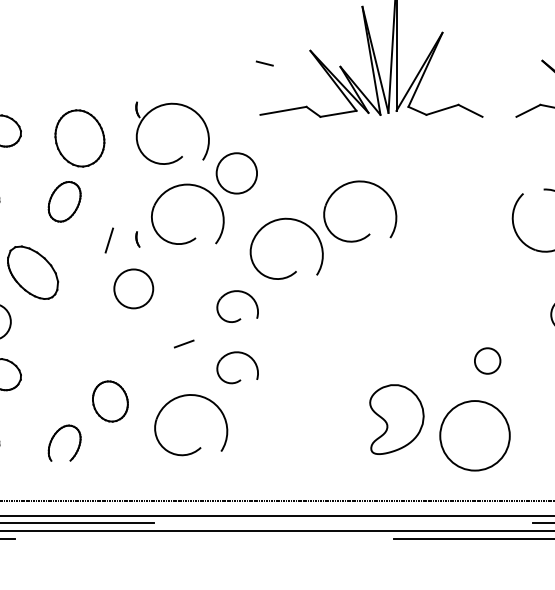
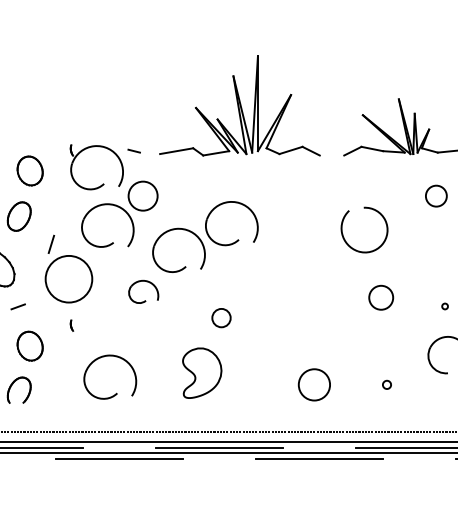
line: (263, 62) -> (133, 150), moved
part: (78, 137) -> (29, 170), size x0.71
part: (137, 239) -> (71, 325), moved
circle: (133, 287) -> (68, 278), size x1.67
line: (183, 343) -> (17, 306), moved
circle: (487, 361) -> (221, 318), moved
part: (238, 379) -> (144, 344), removed
part: (109, 400) -> (29, 345), moved
part: (397, 418) -> (202, 372), moved
circle: (475, 435) -> (314, 384), size x0.62
line: (343, 522) -> (219, 447), added
line: (204, 538) -> (119, 458), added

